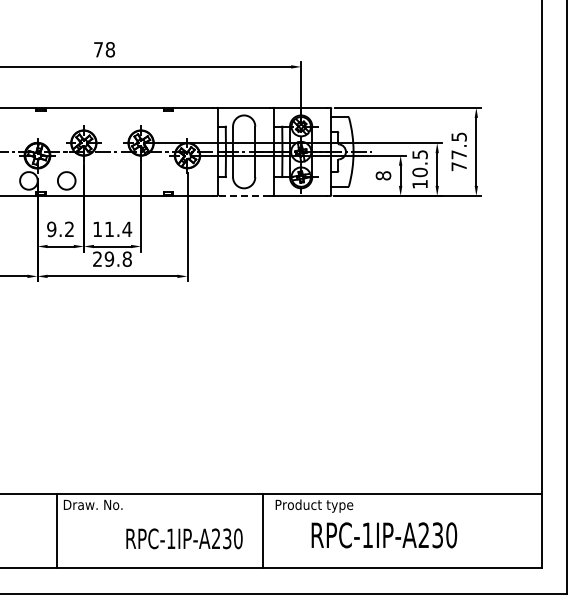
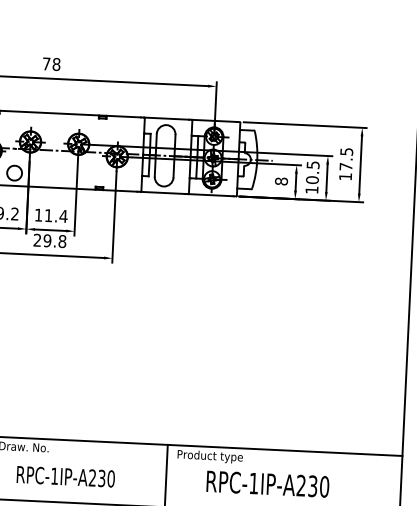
text: (458, 166) -> (345, 176), 77.5 -> 17.5
line: (243, 196) -> (162, 193), dashed -> solid
text: (184, 538) -> (65, 476), moved

